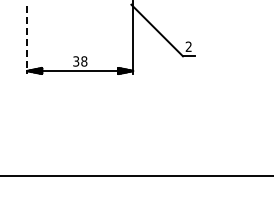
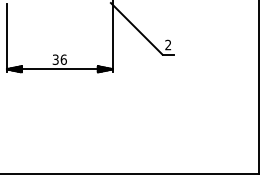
line: (27, 40) -> (7, 38), dashed -> solid
text: (84, 61) -> (64, 59), 38 -> 36

